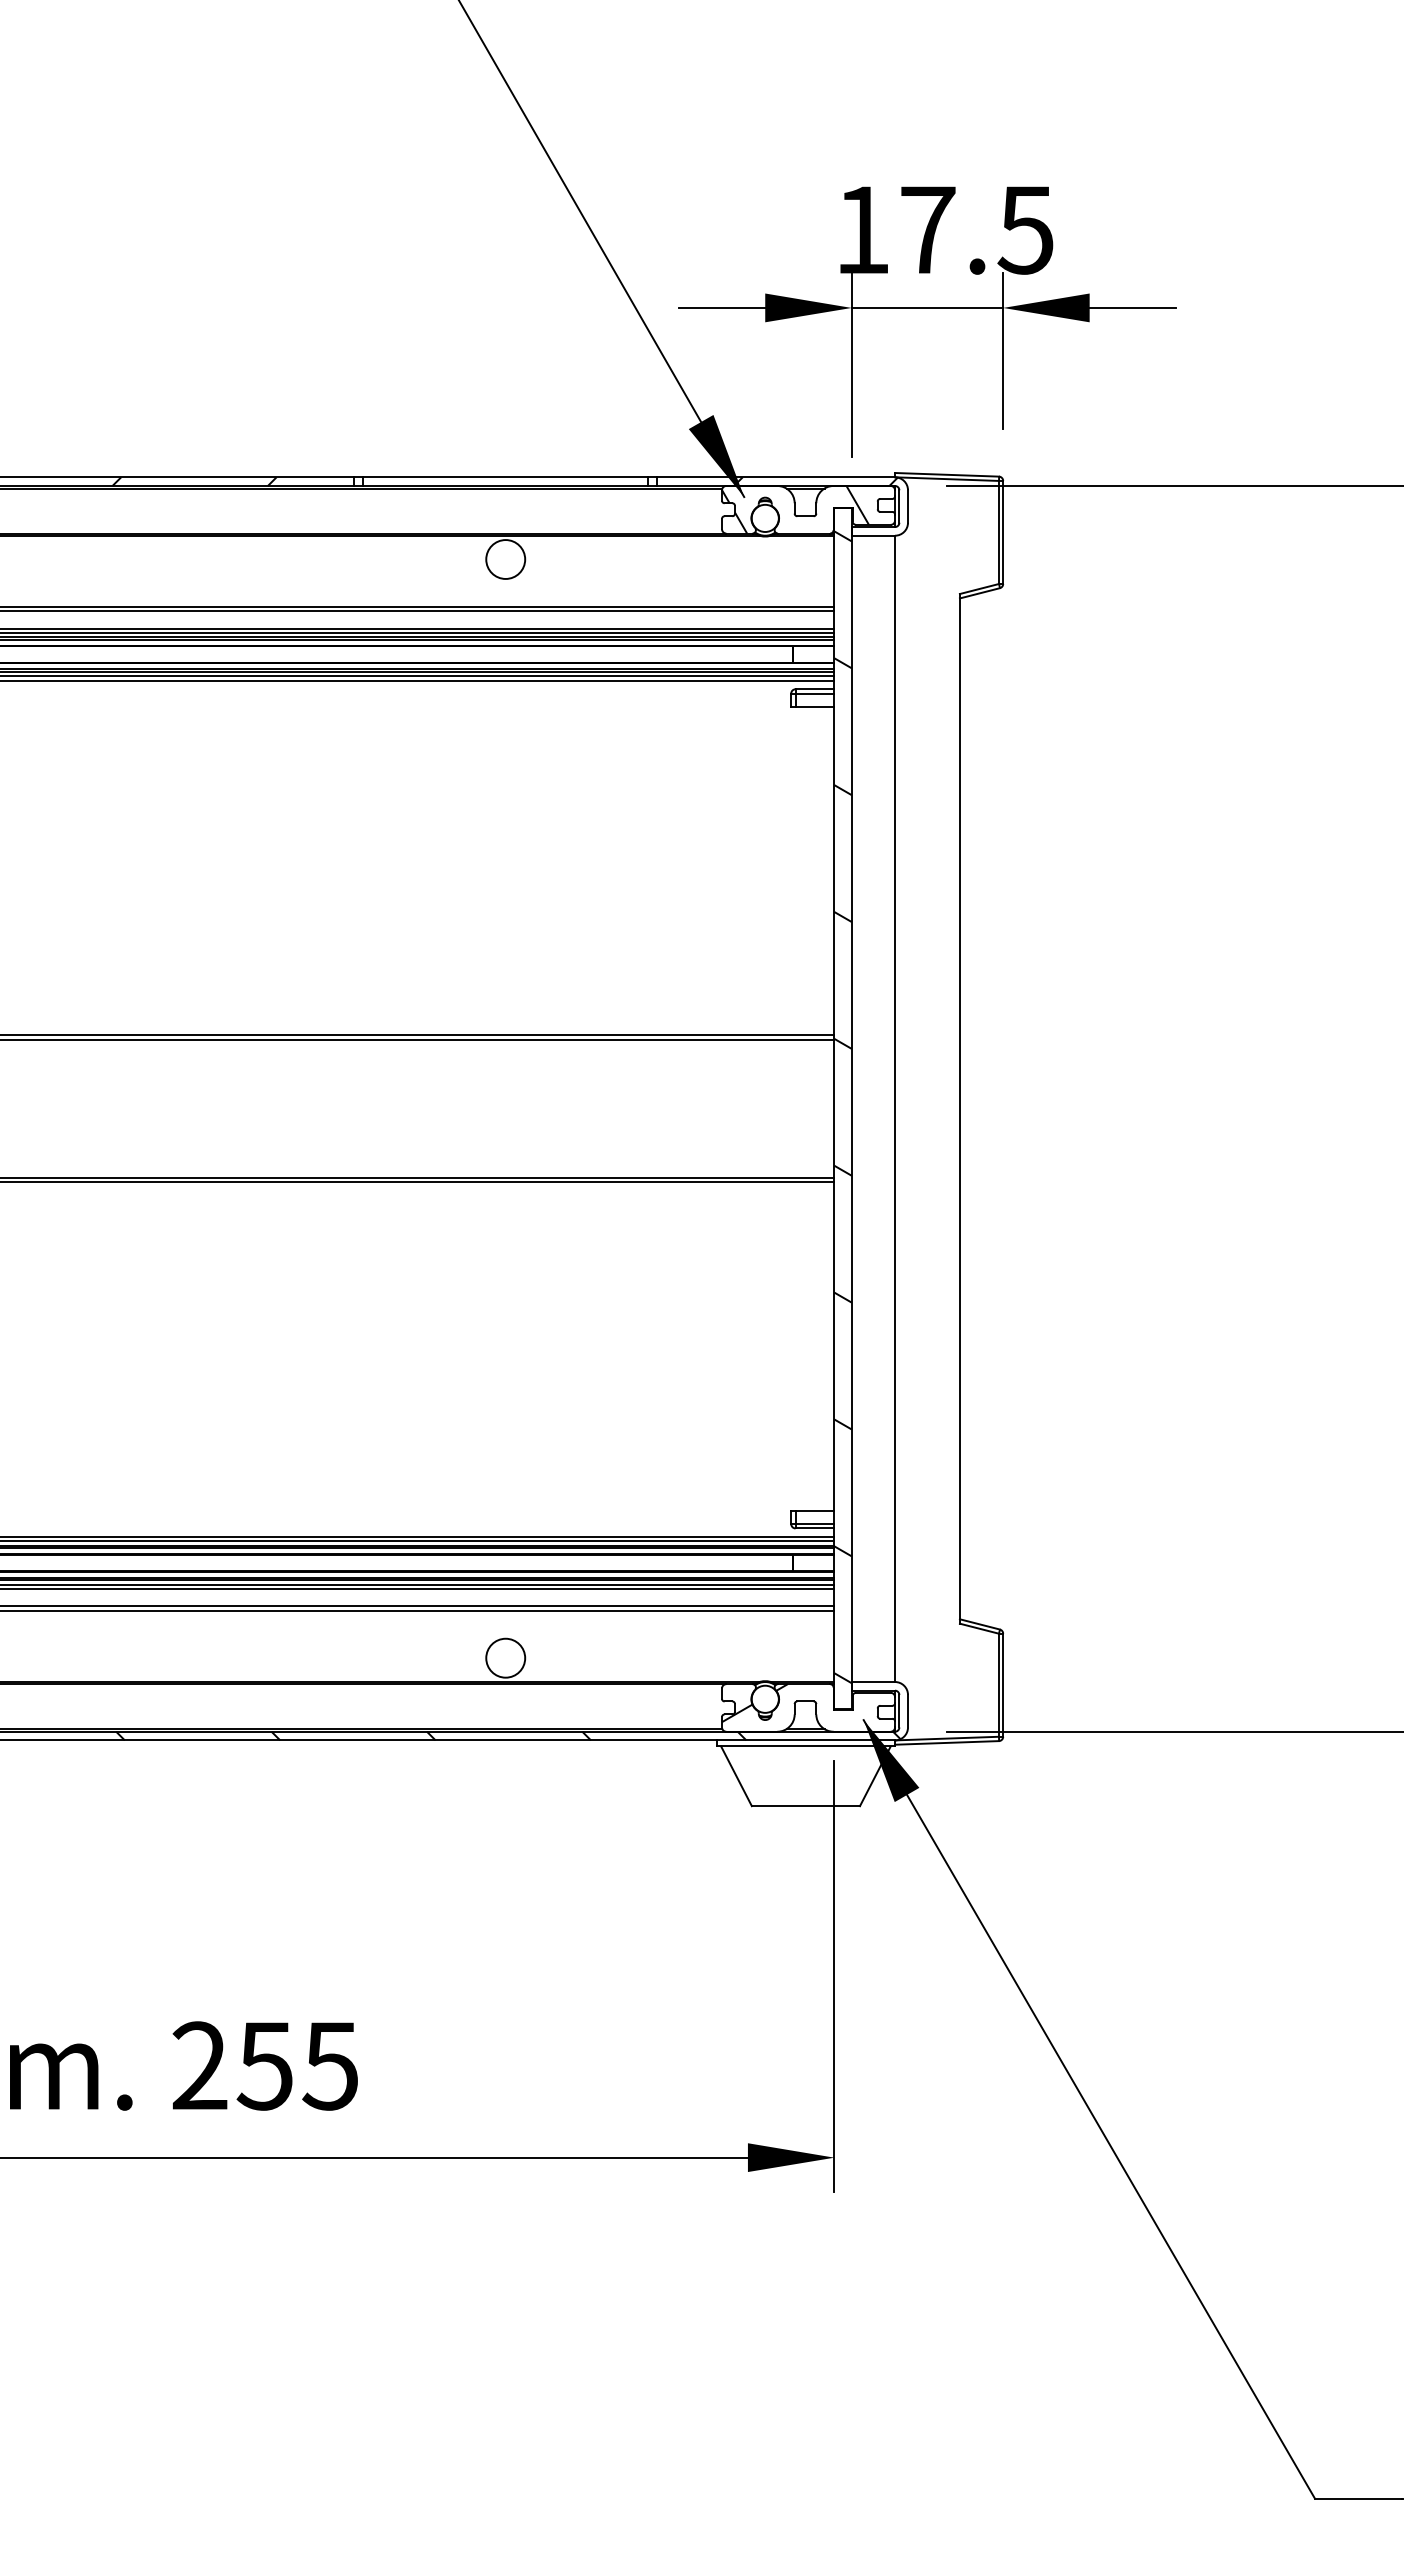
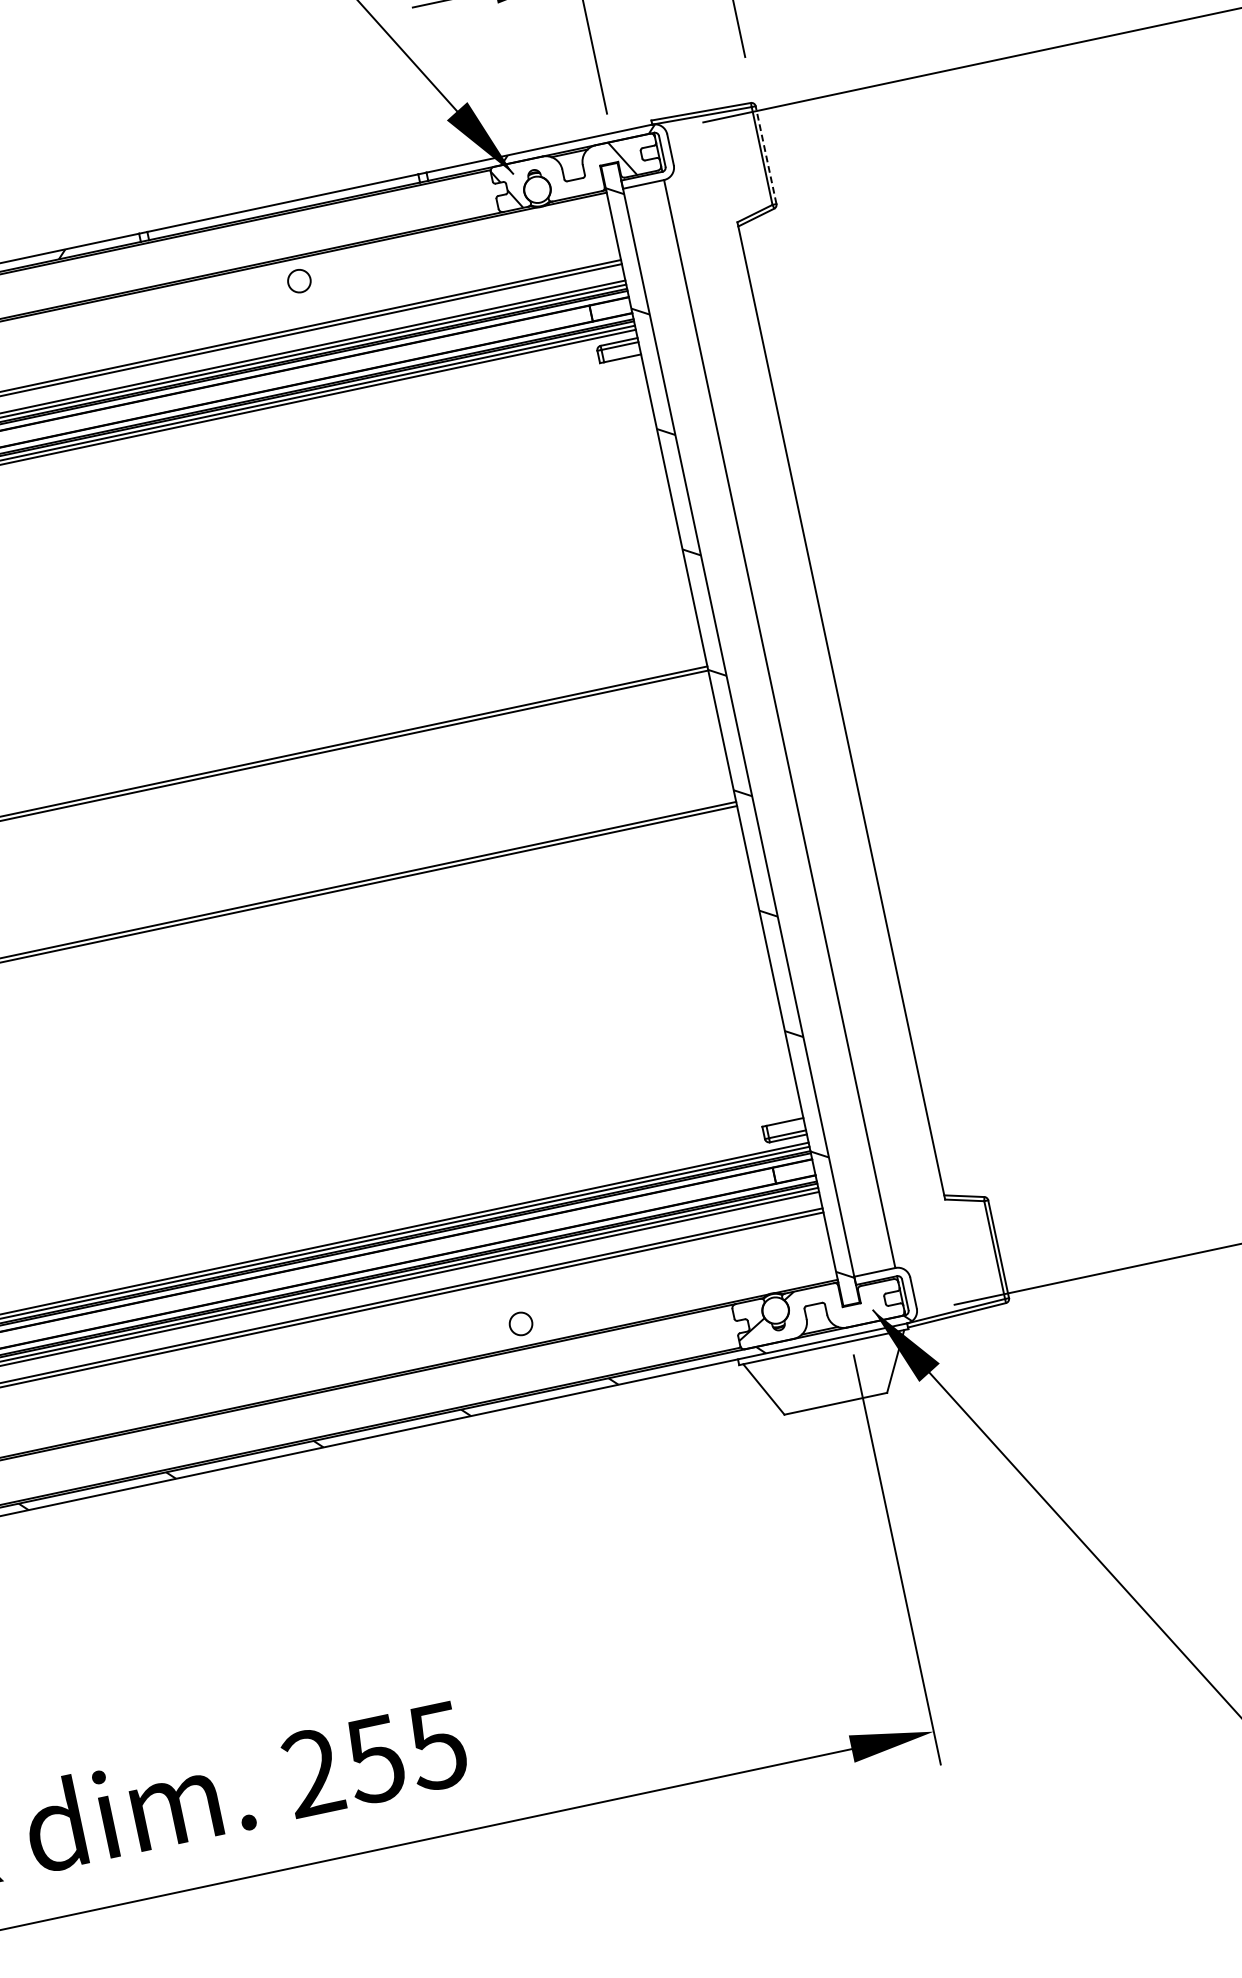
line: (1003, 532) -> (766, 155), solid -> dashed
circle: (505, 559) -> (299, 281), size x0.6
circle: (505, 1657) -> (520, 1323), size x0.6

